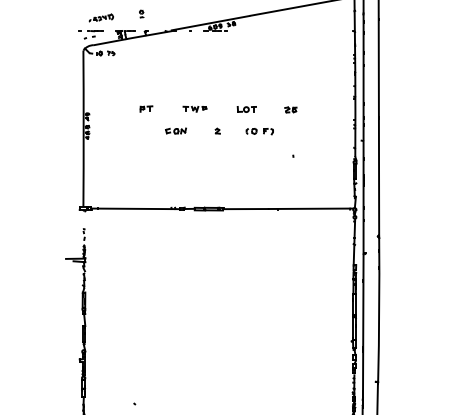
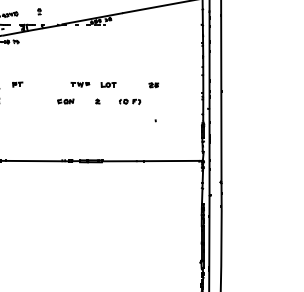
part: (146, 108) -> (17, 84), moved
part: (246, 109) -> (108, 84), moved

